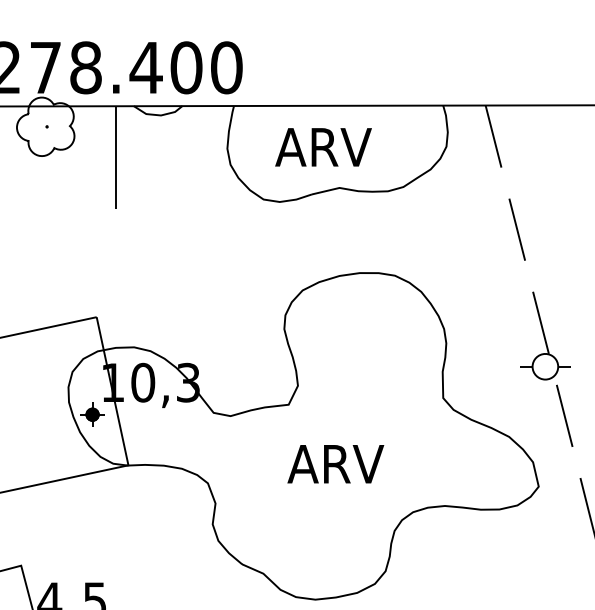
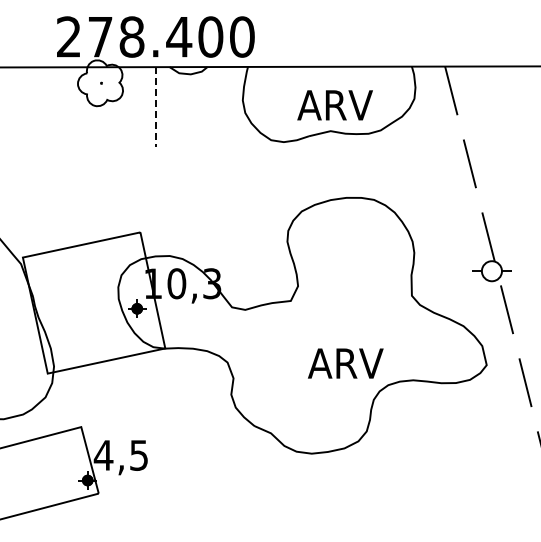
text: (322, 147) -> (334, 105), moved
line: (115, 157) -> (155, 107), solid -> dashed
text: (335, 464) -> (345, 363), moved

